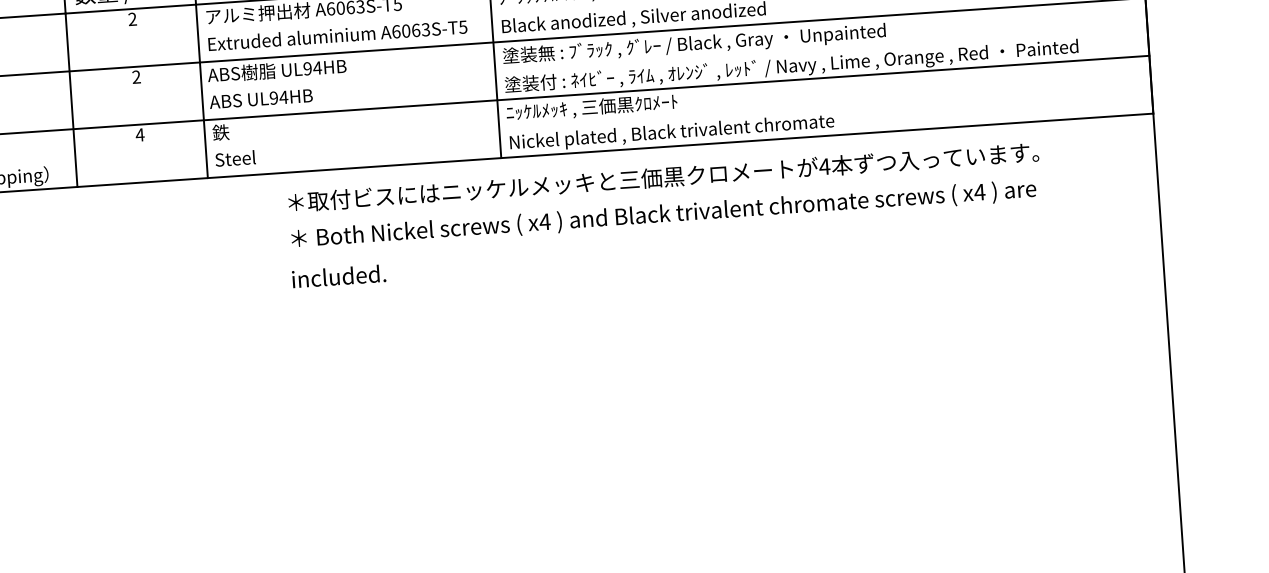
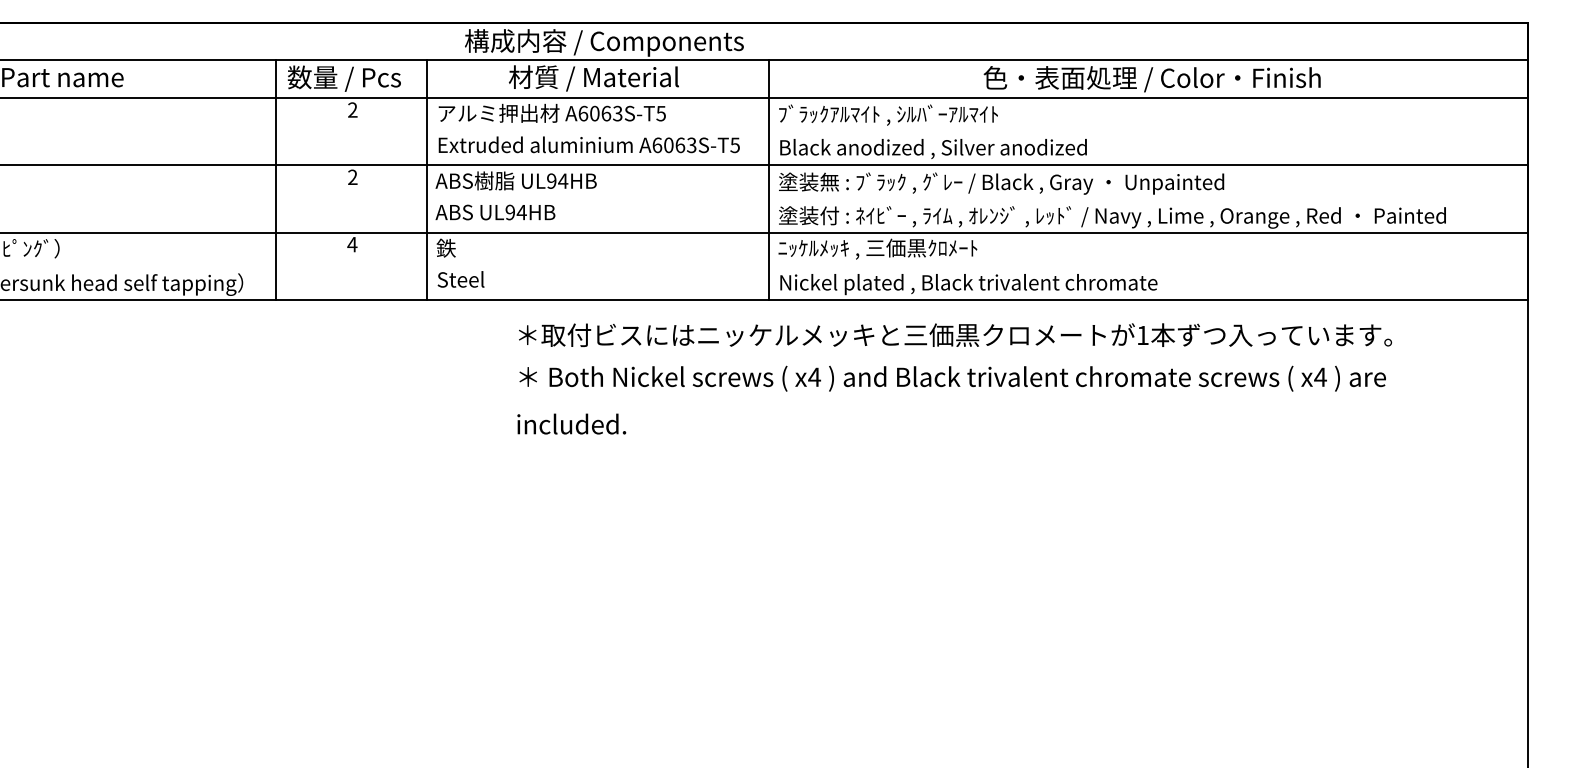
text: (824, 166) -> (1142, 335), 4 -> 1

